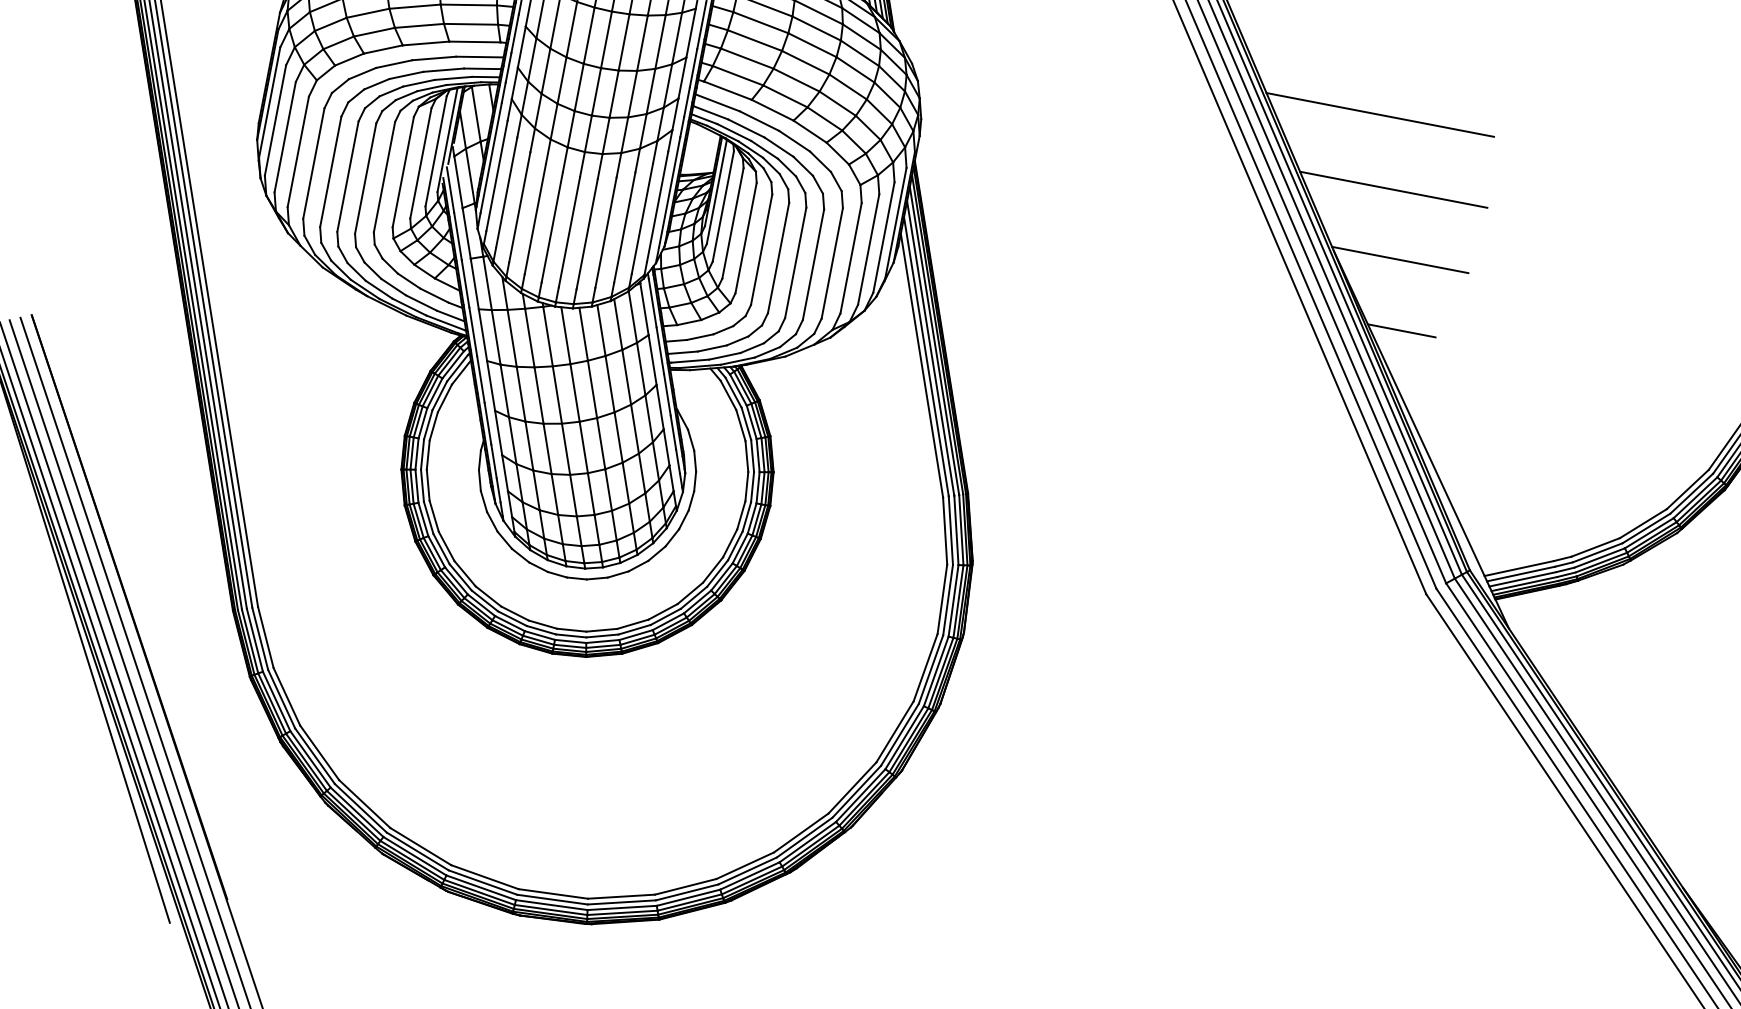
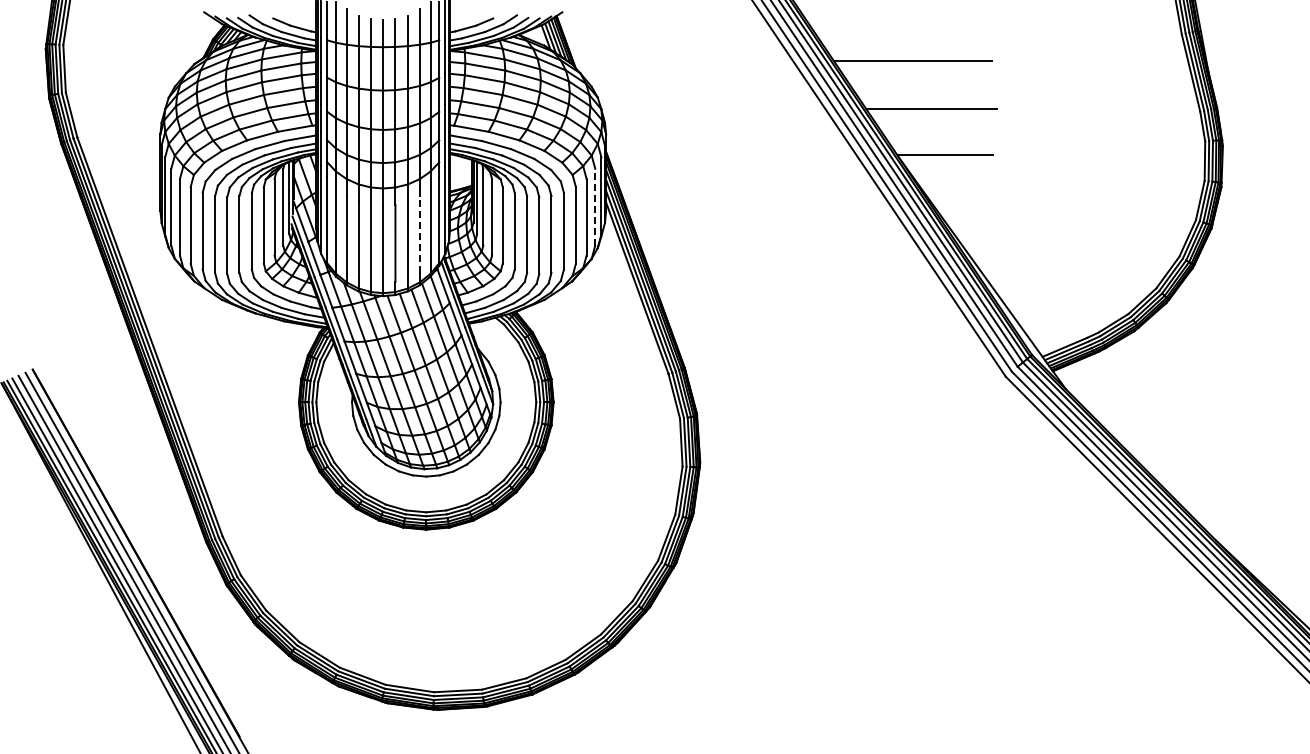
line: (624, 226) -> (419, 233), solid -> dashed
line: (884, 236) -> (595, 206), solid -> dashed
line: (1400, 330) -> (954, 202), removed

